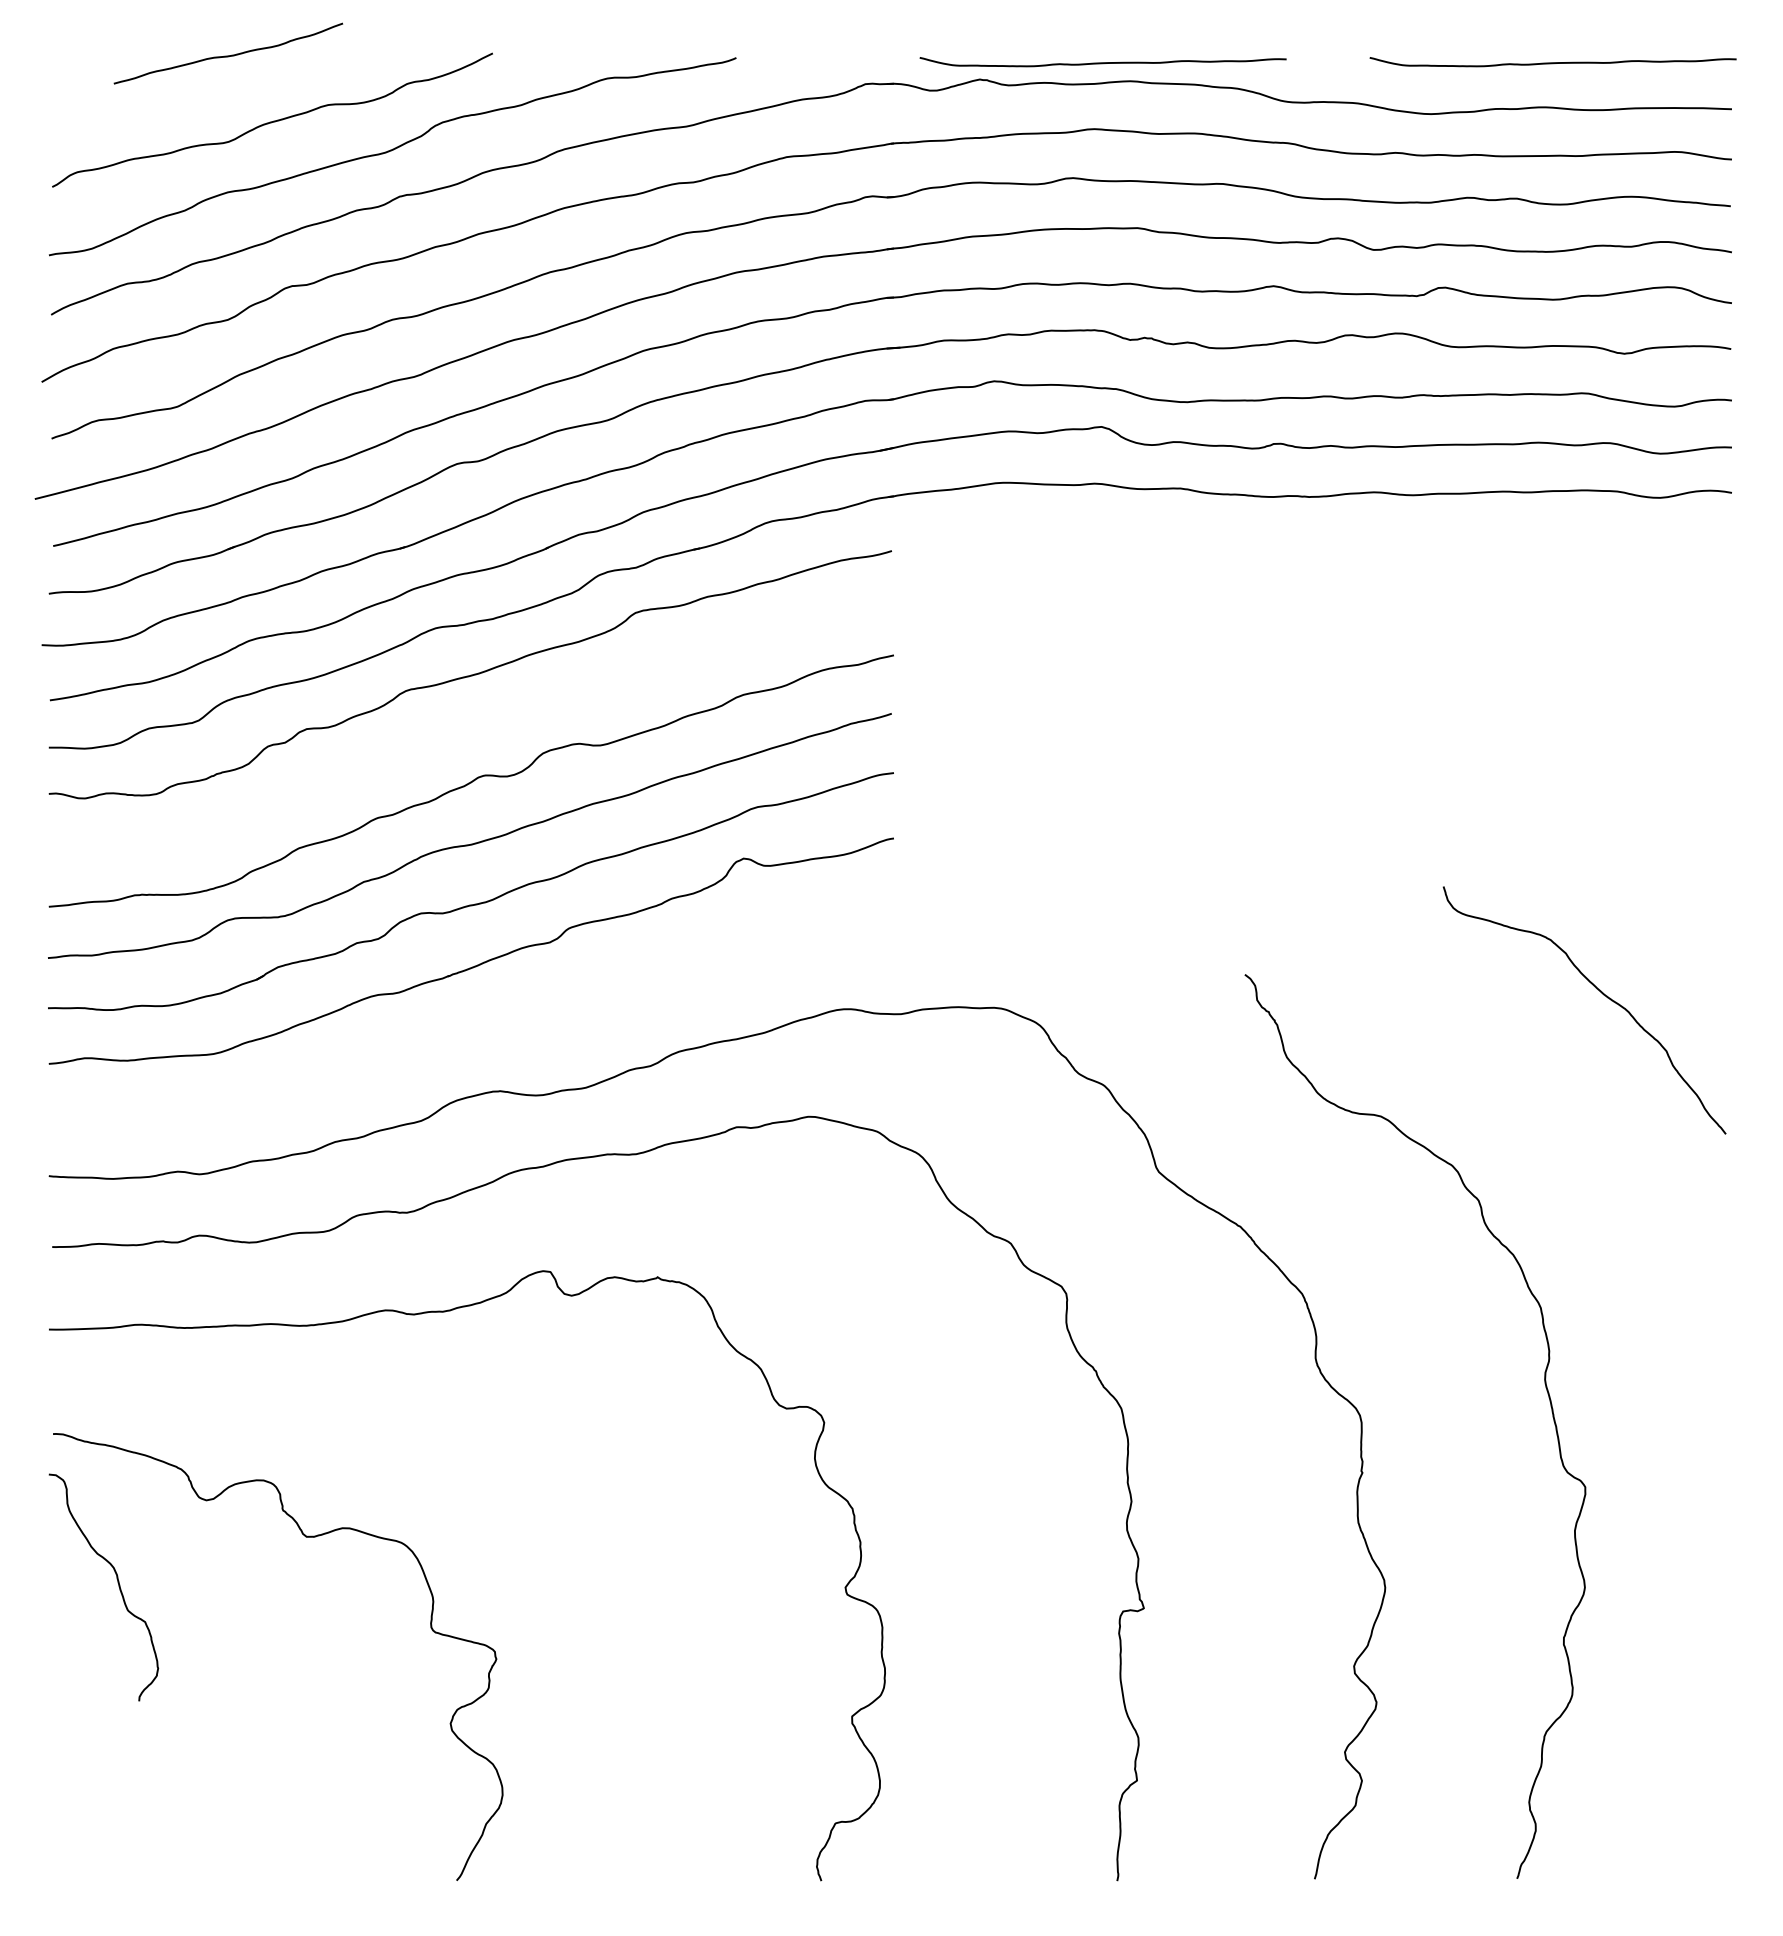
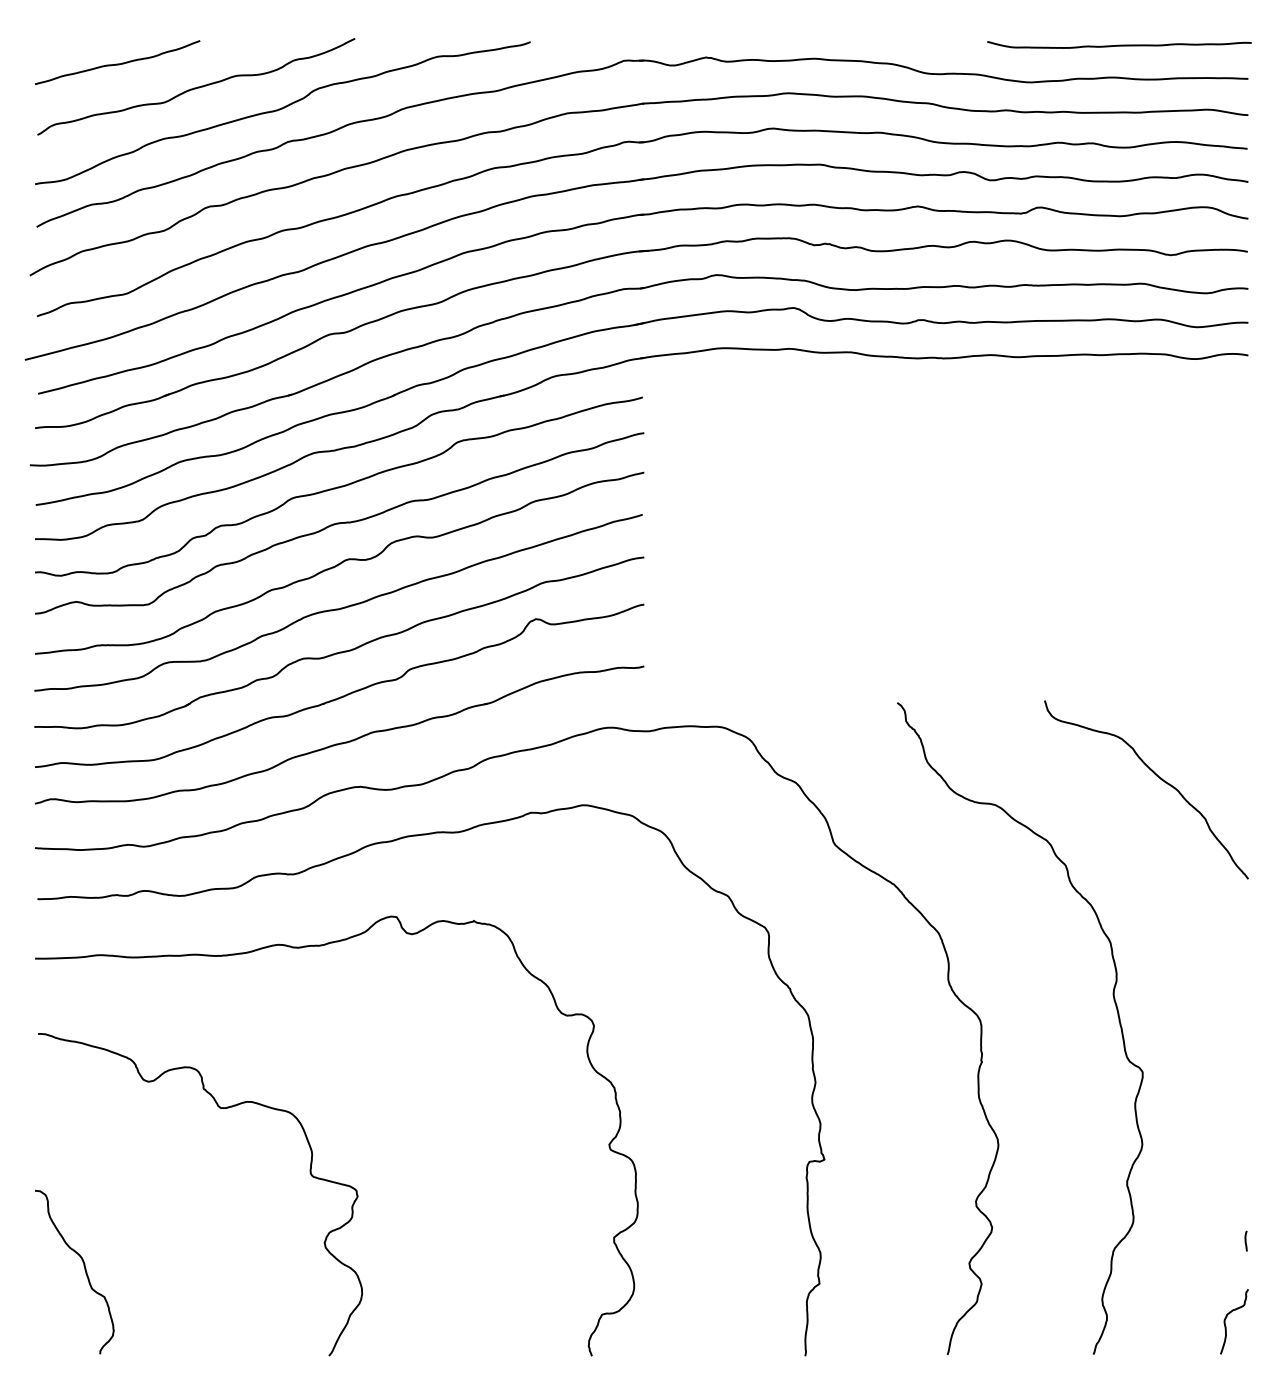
curve: (228, 55) -> (117, 63), moved
curve: (1102, 62) -> (794, 45), removed
curve: (470, 725) -> (339, 523), added
curve: (1601, 993) -> (1158, 777), moved
part: (470, 1030) -> (339, 743), added
curve: (117, 1582) -> (84, 1268), moved
curve: (1728, 1721) -> (1245, 1241), added
curve: (1701, 1828) -> (1226, 1318), added

